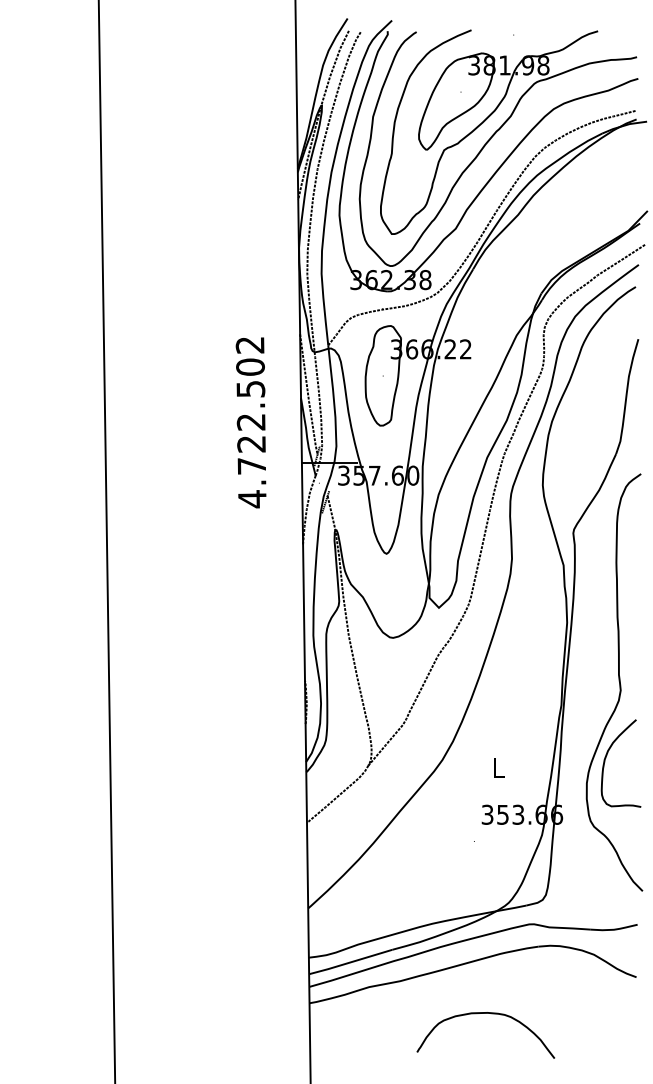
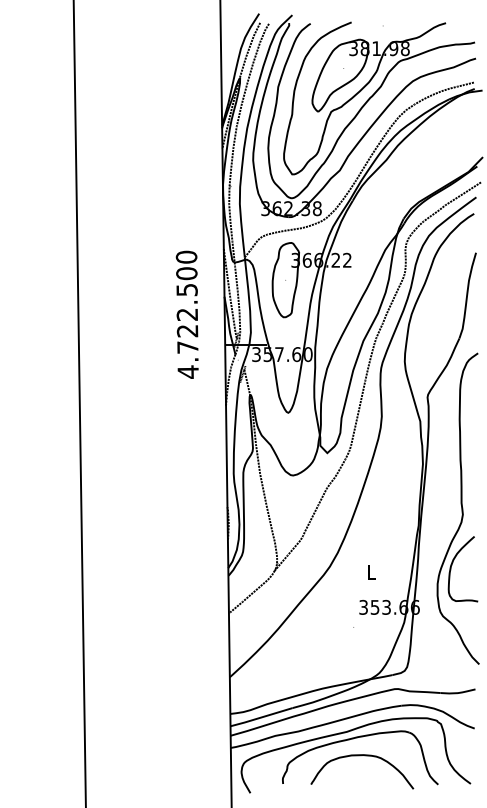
text: (250, 344) -> (186, 256), 4.722.502 -> 4.722.500
part: (474, 991) -> (353, 739), added

